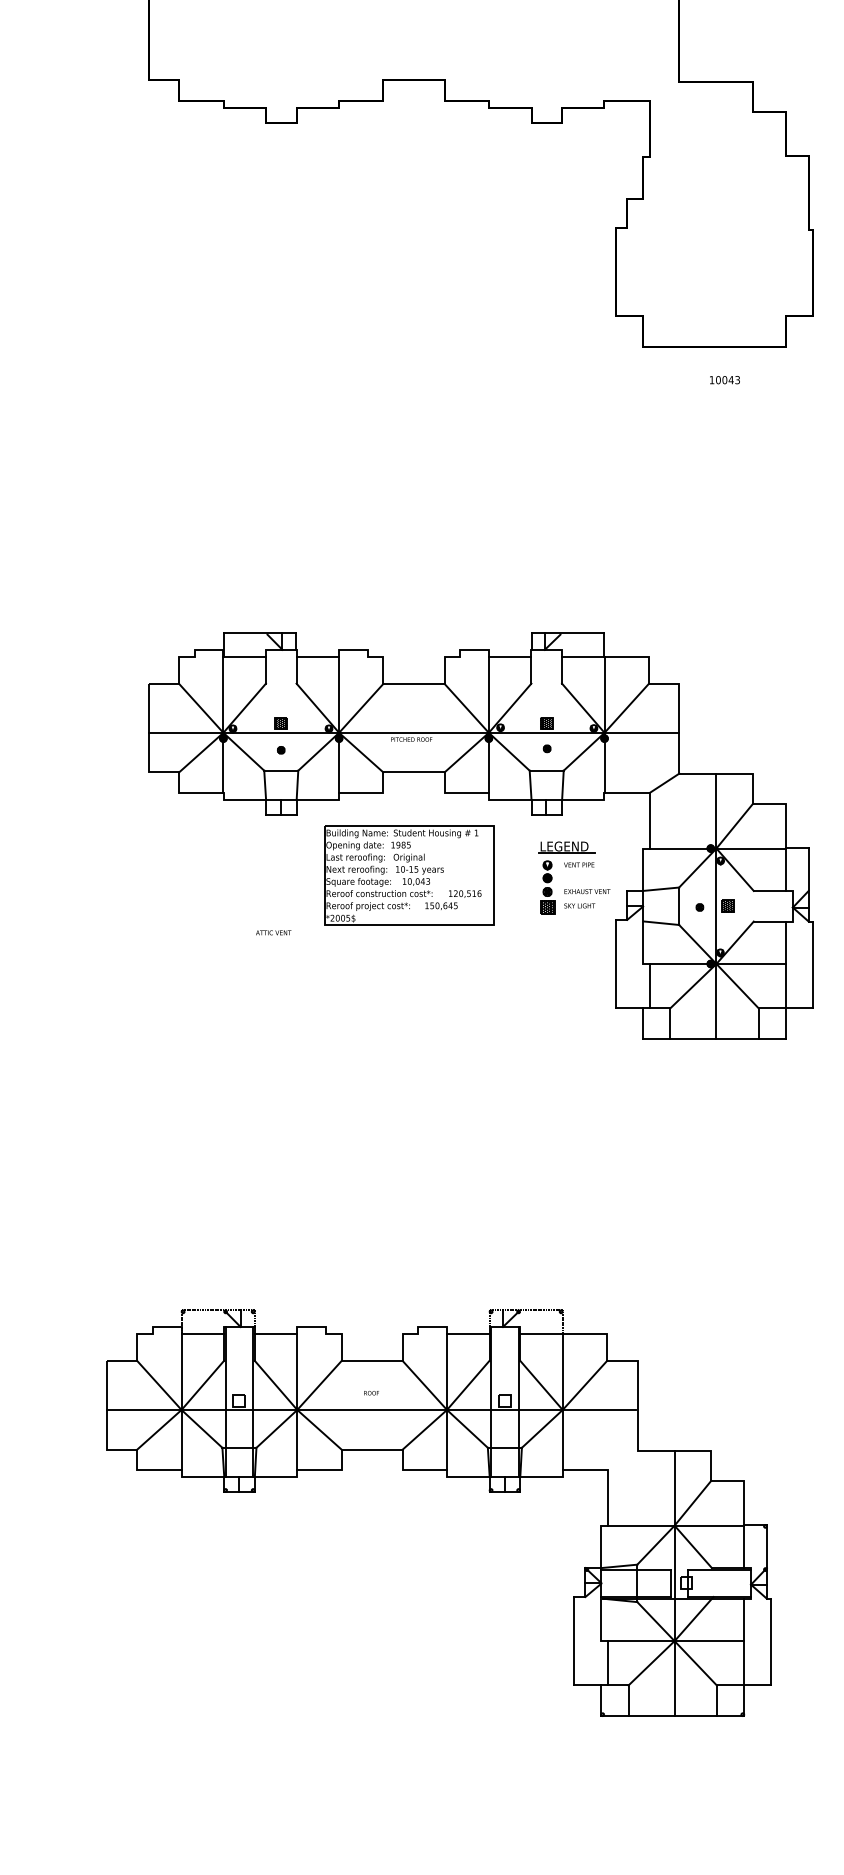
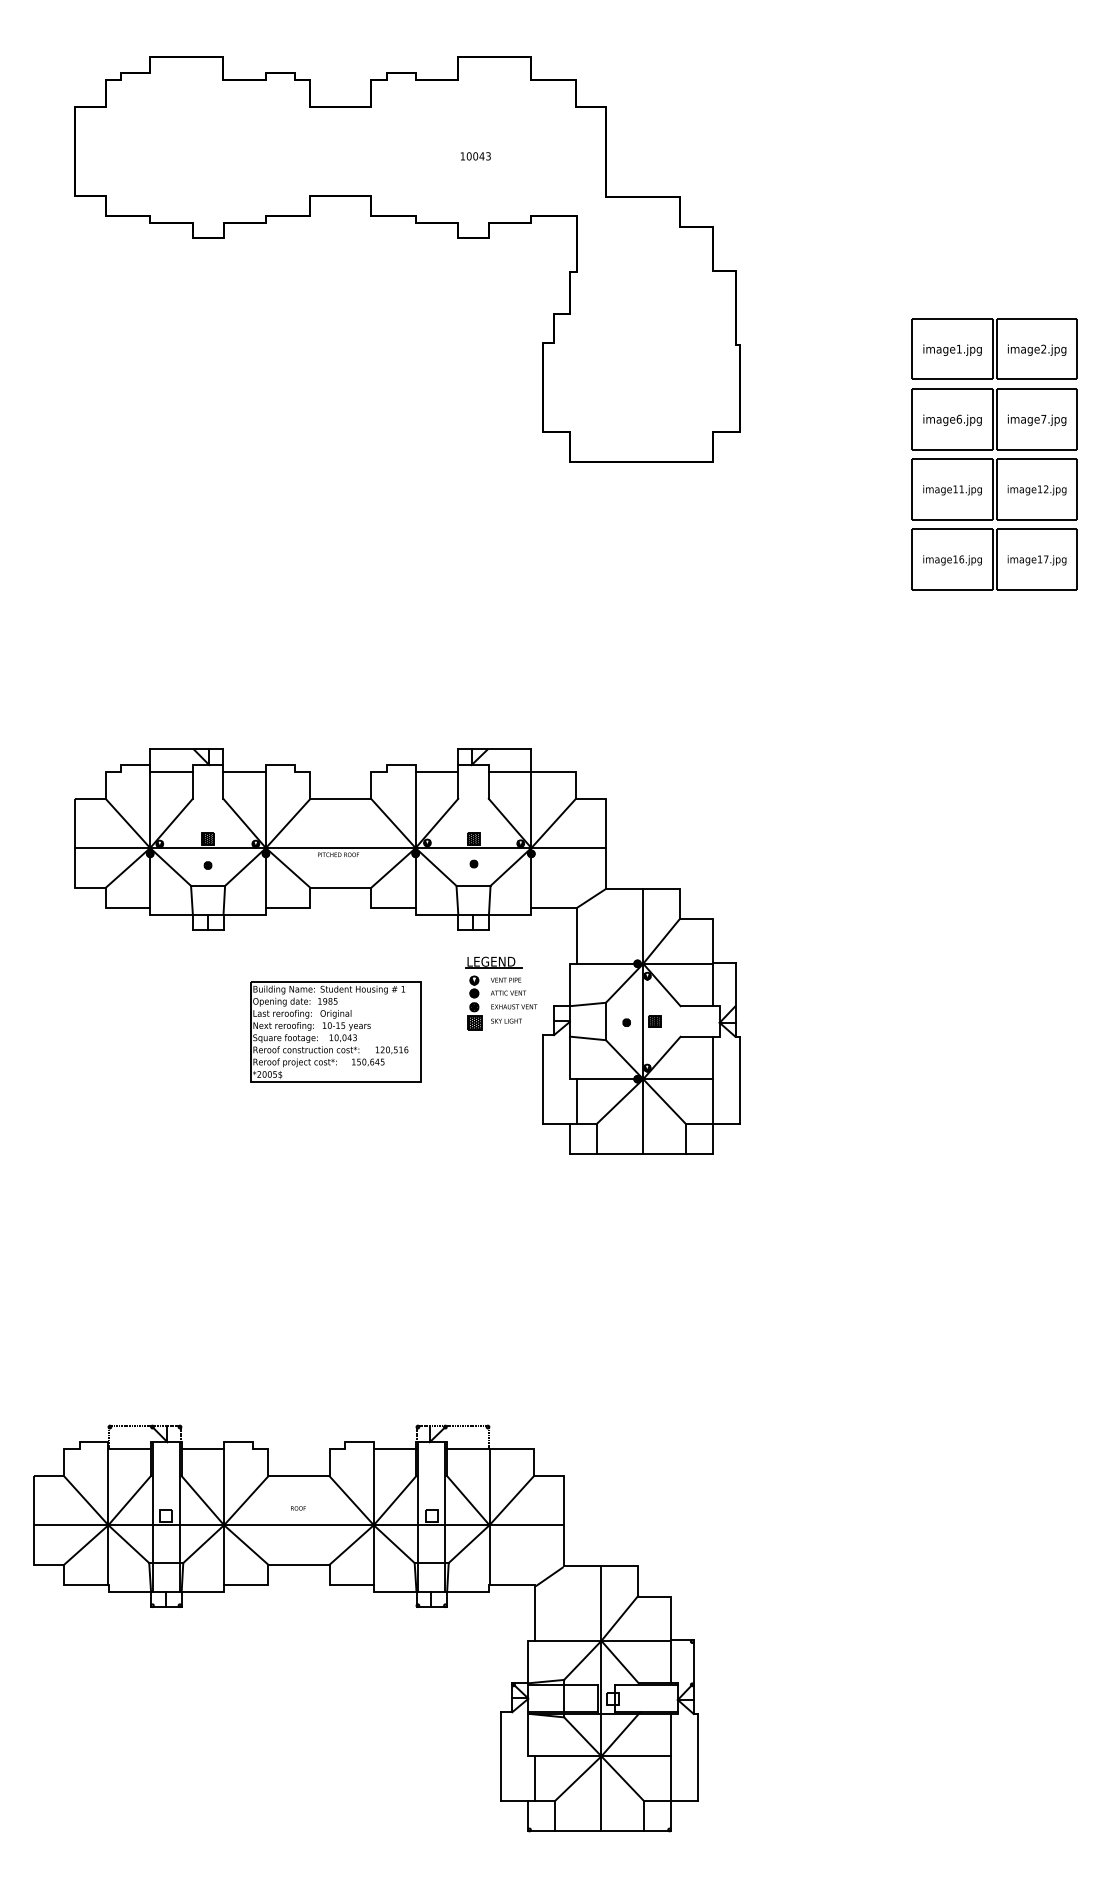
text: (724, 380) -> (475, 156), moved
part: (408, 875) -> (335, 1031), moved
text: (273, 932) -> (508, 992), moved
line: (622, 1461) -> (549, 1576), added

